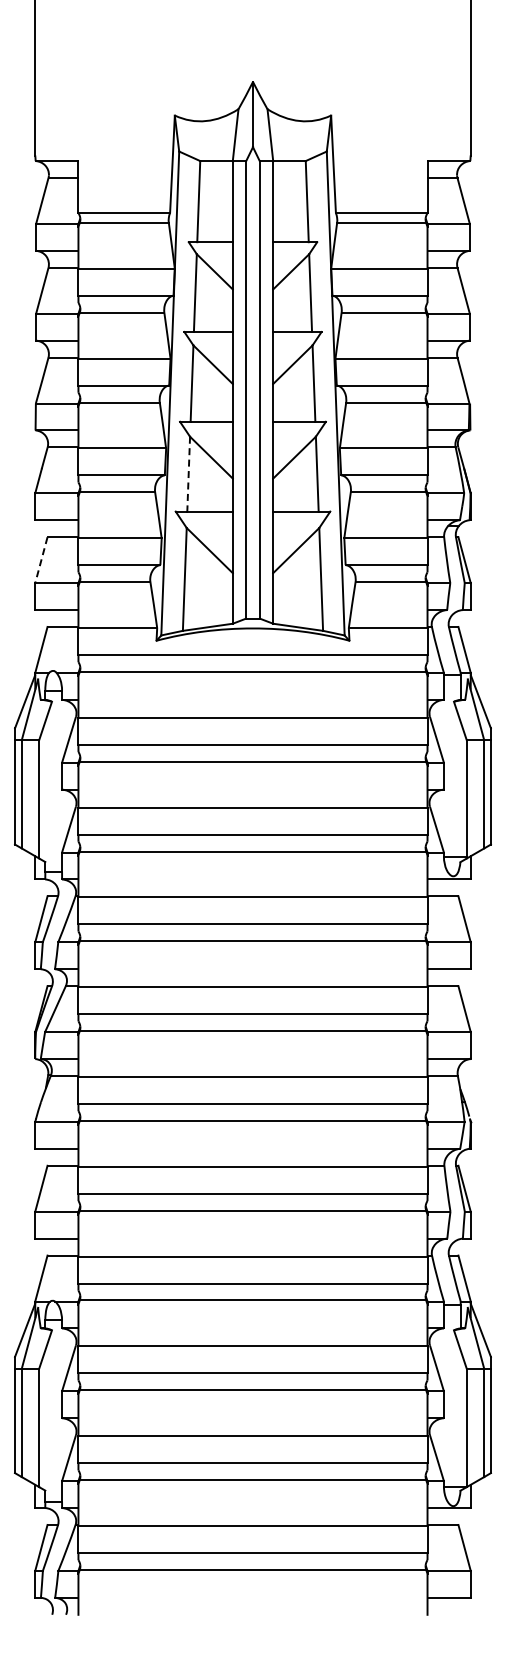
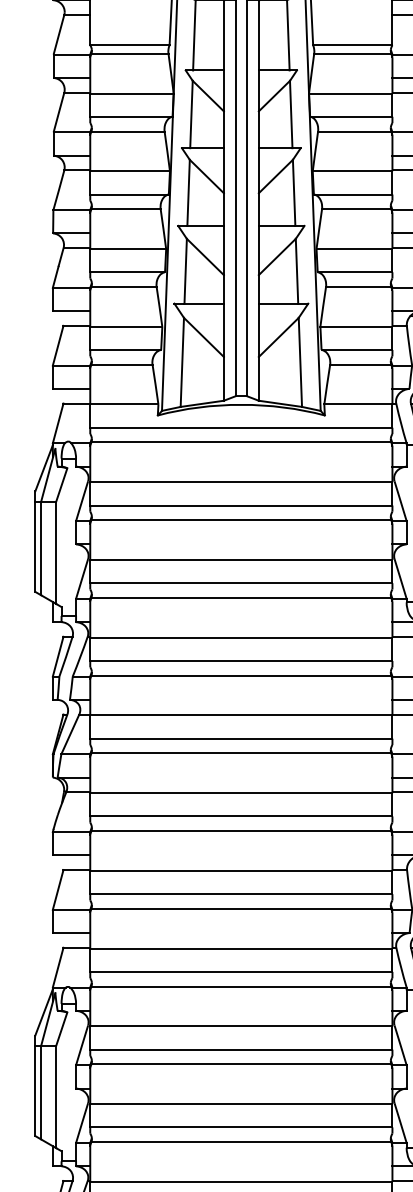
line: (188, 474) -> (185, 271), dashed -> solid
line: (41, 560) -> (58, 346), dashed -> solid

